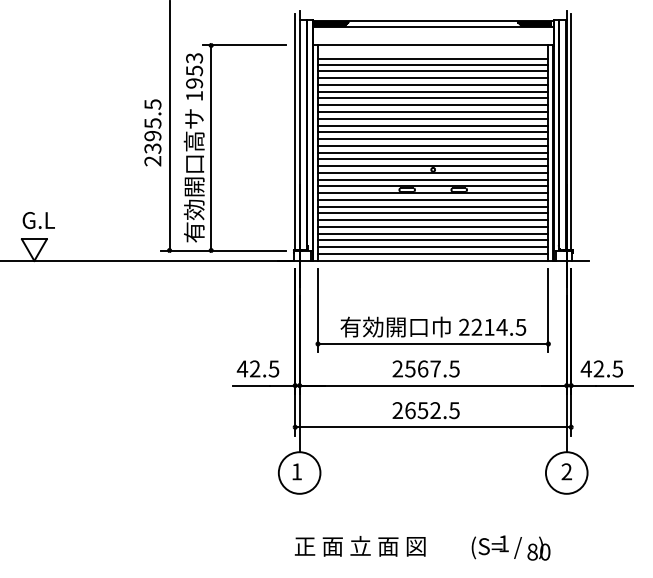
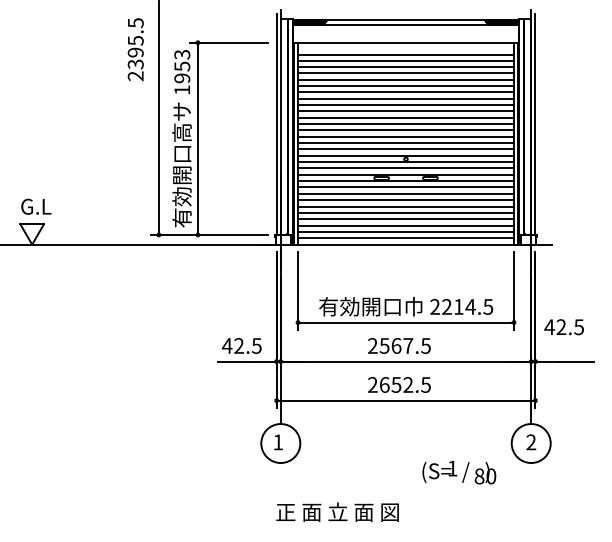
text: (152, 132) -> (135, 49), moved
text: (601, 368) -> (563, 326), moved
text: (510, 547) -> (458, 472), moved

